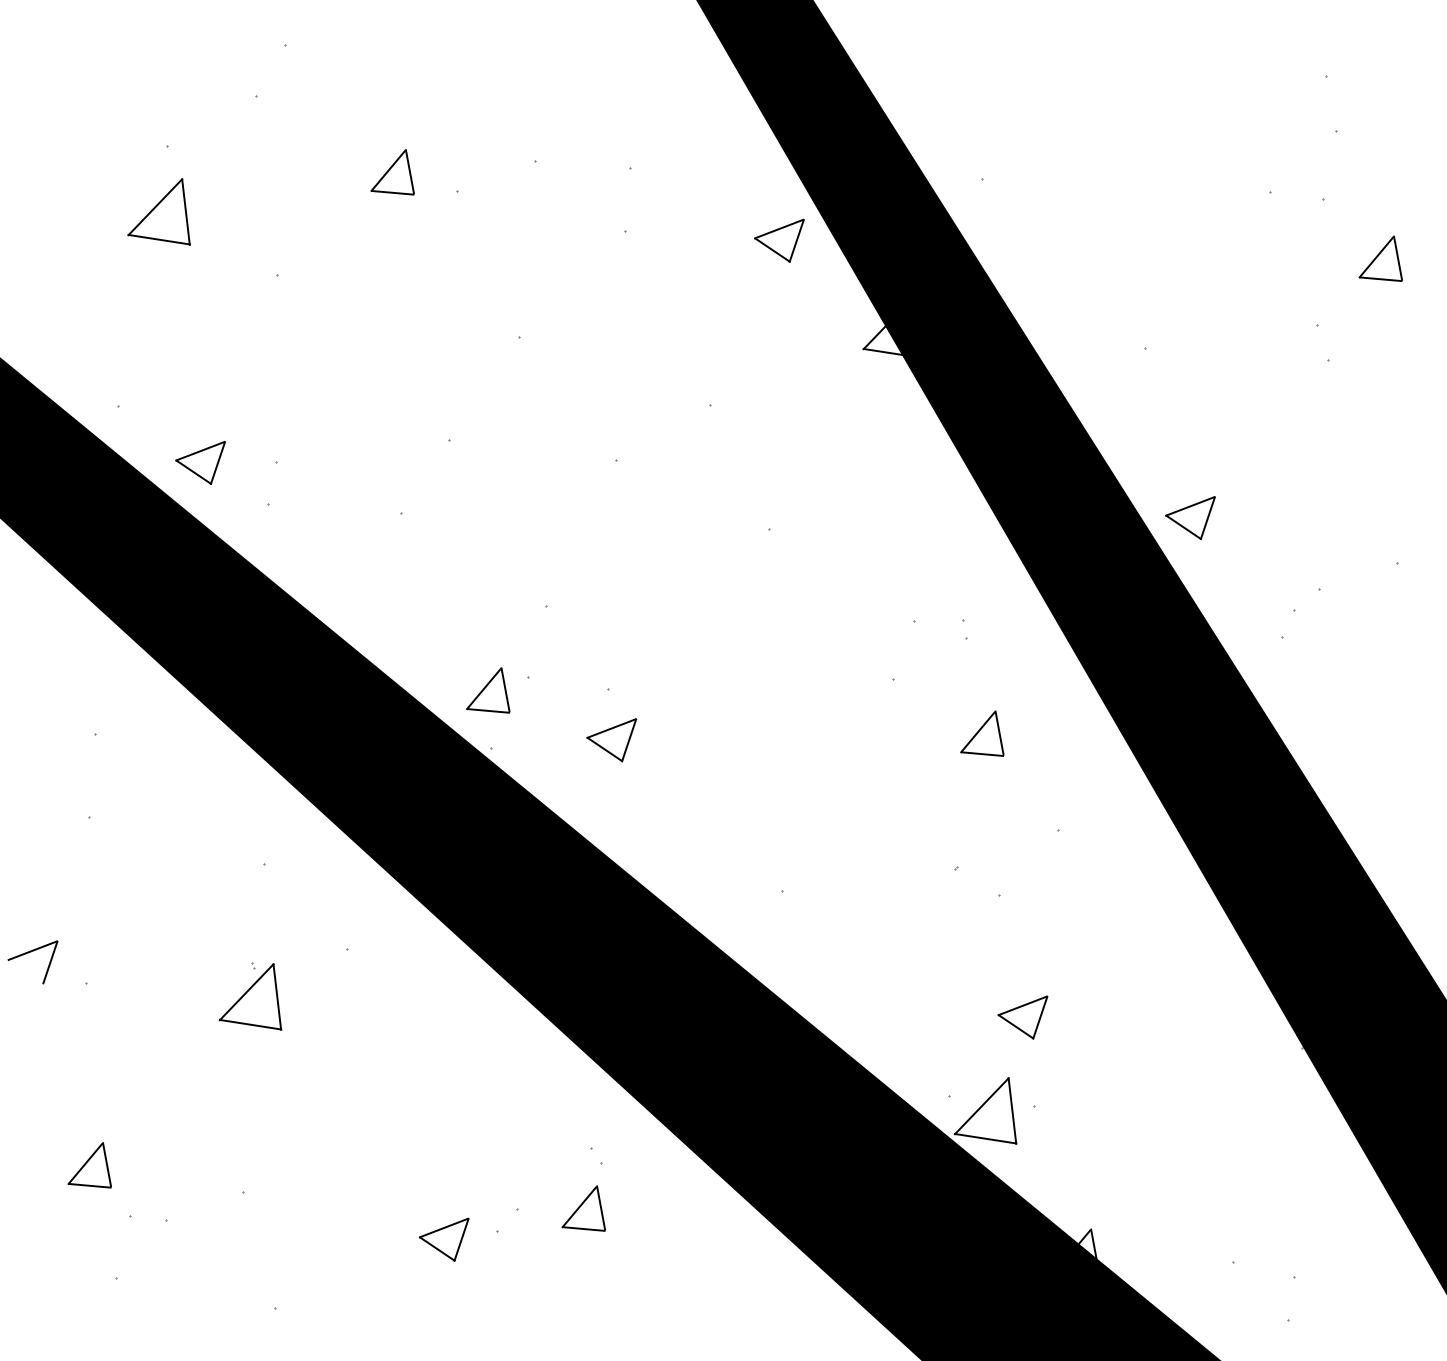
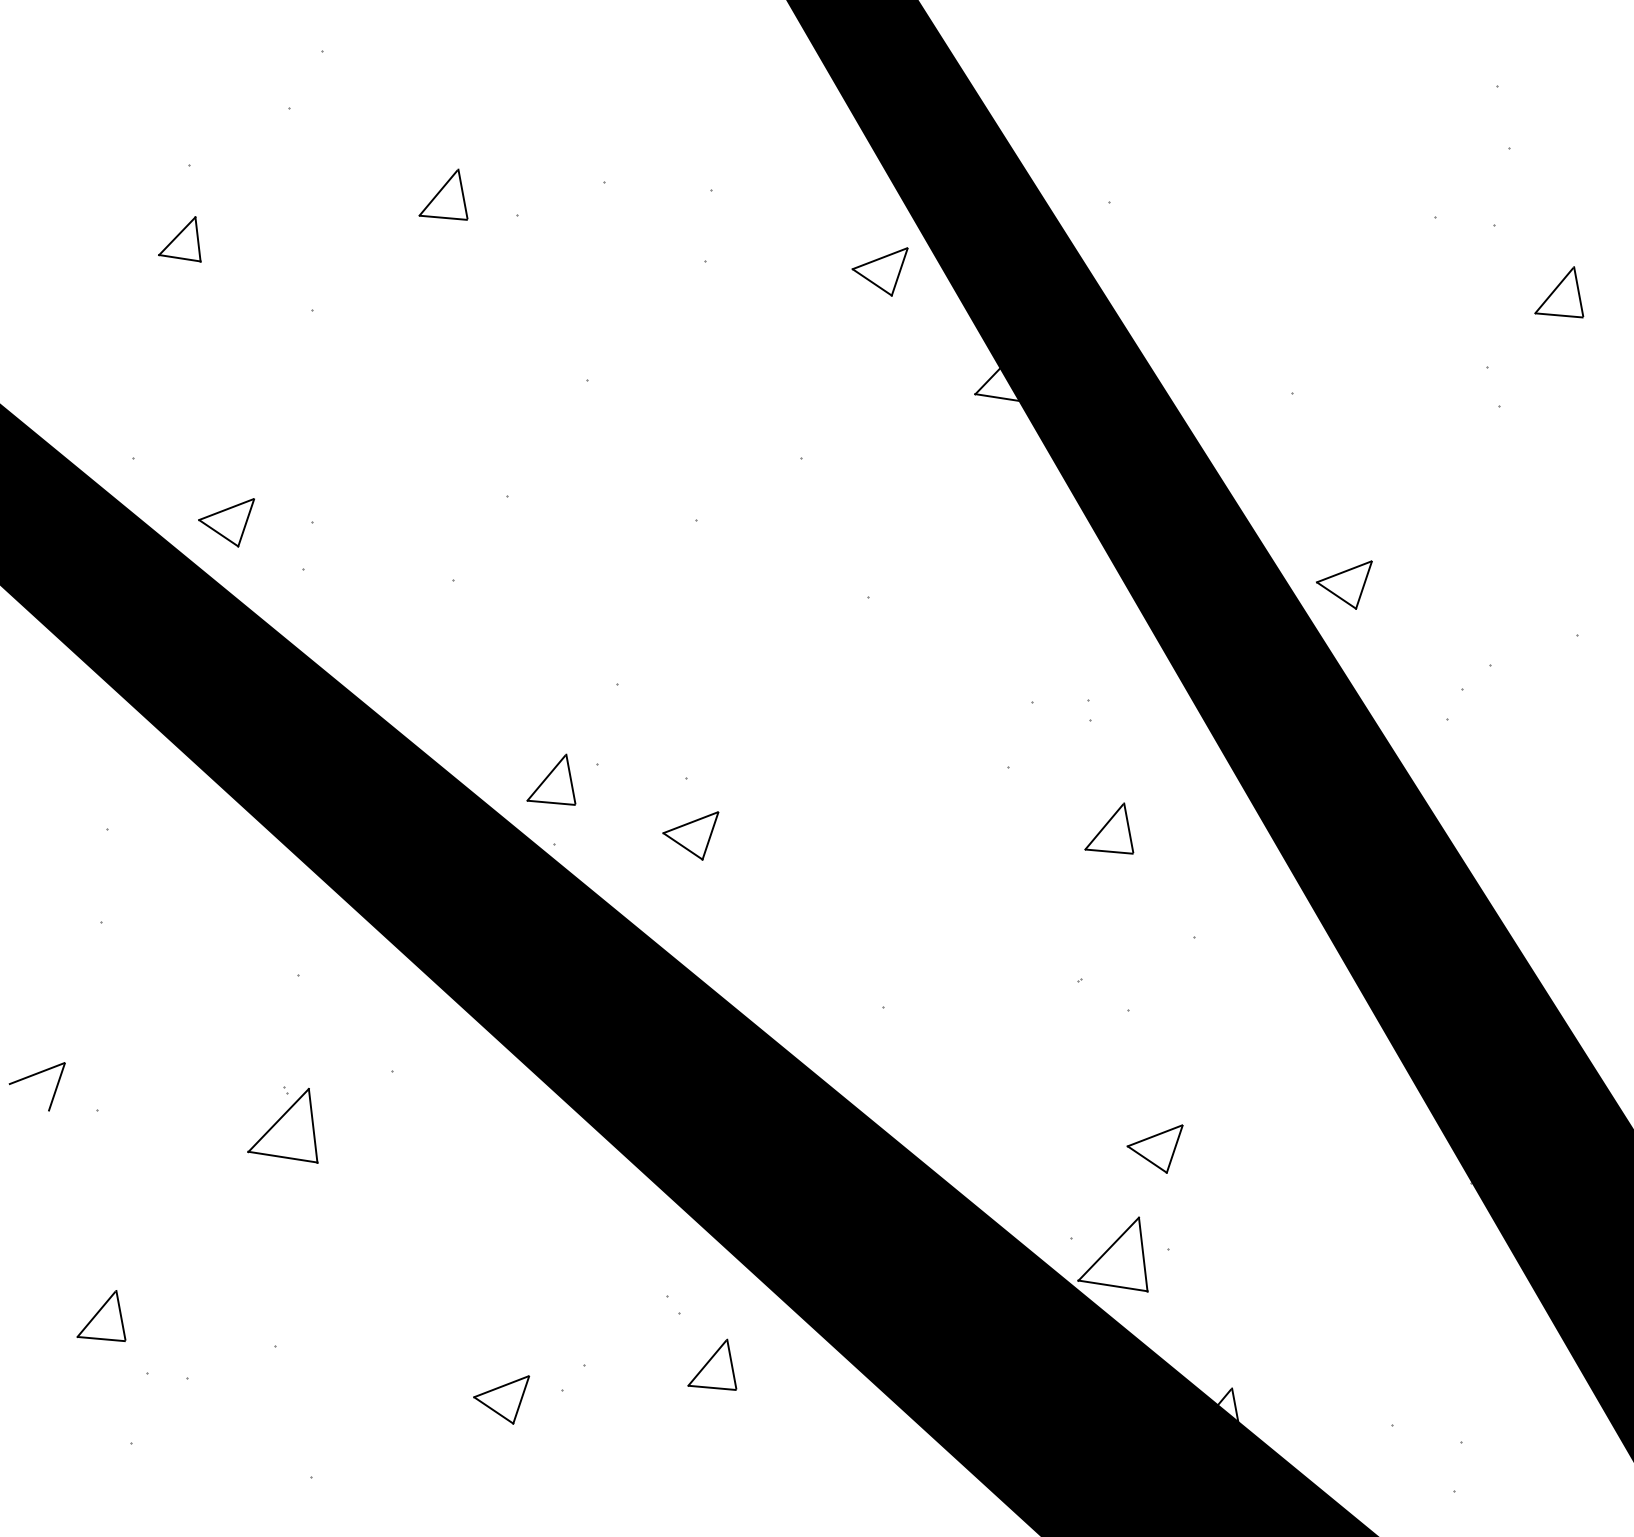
part: (158, 212) -> (179, 239), size x0.6
part: (584, 1208) -> (712, 1364), moved

